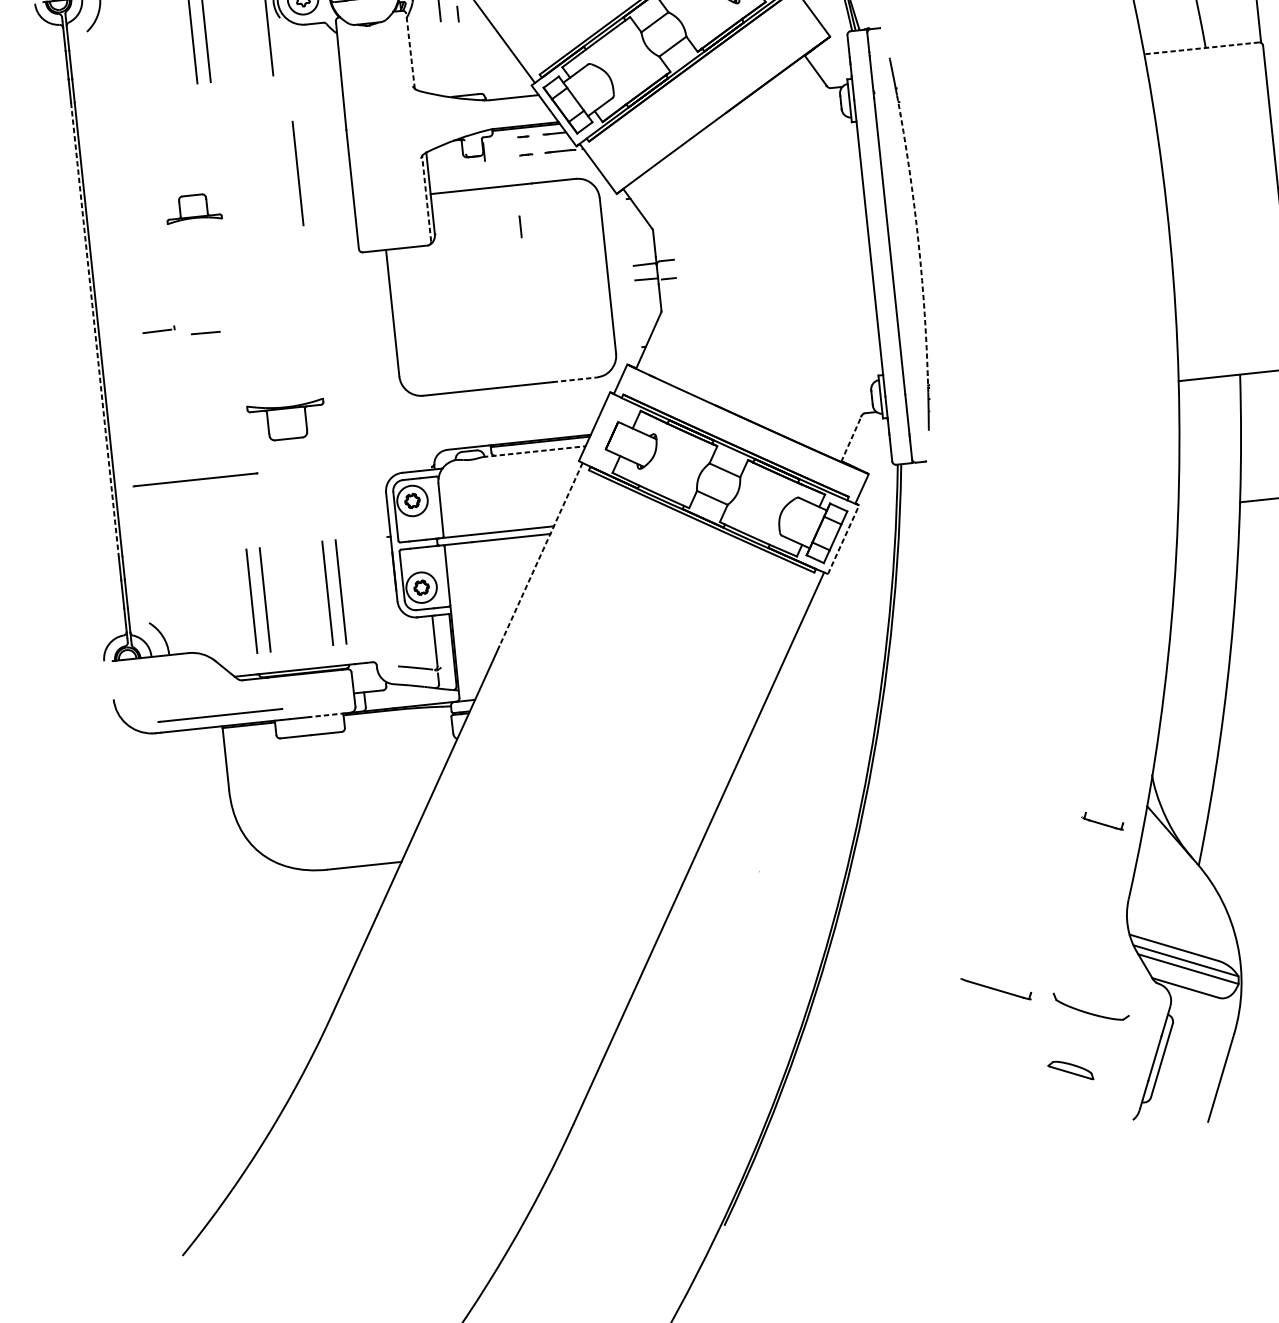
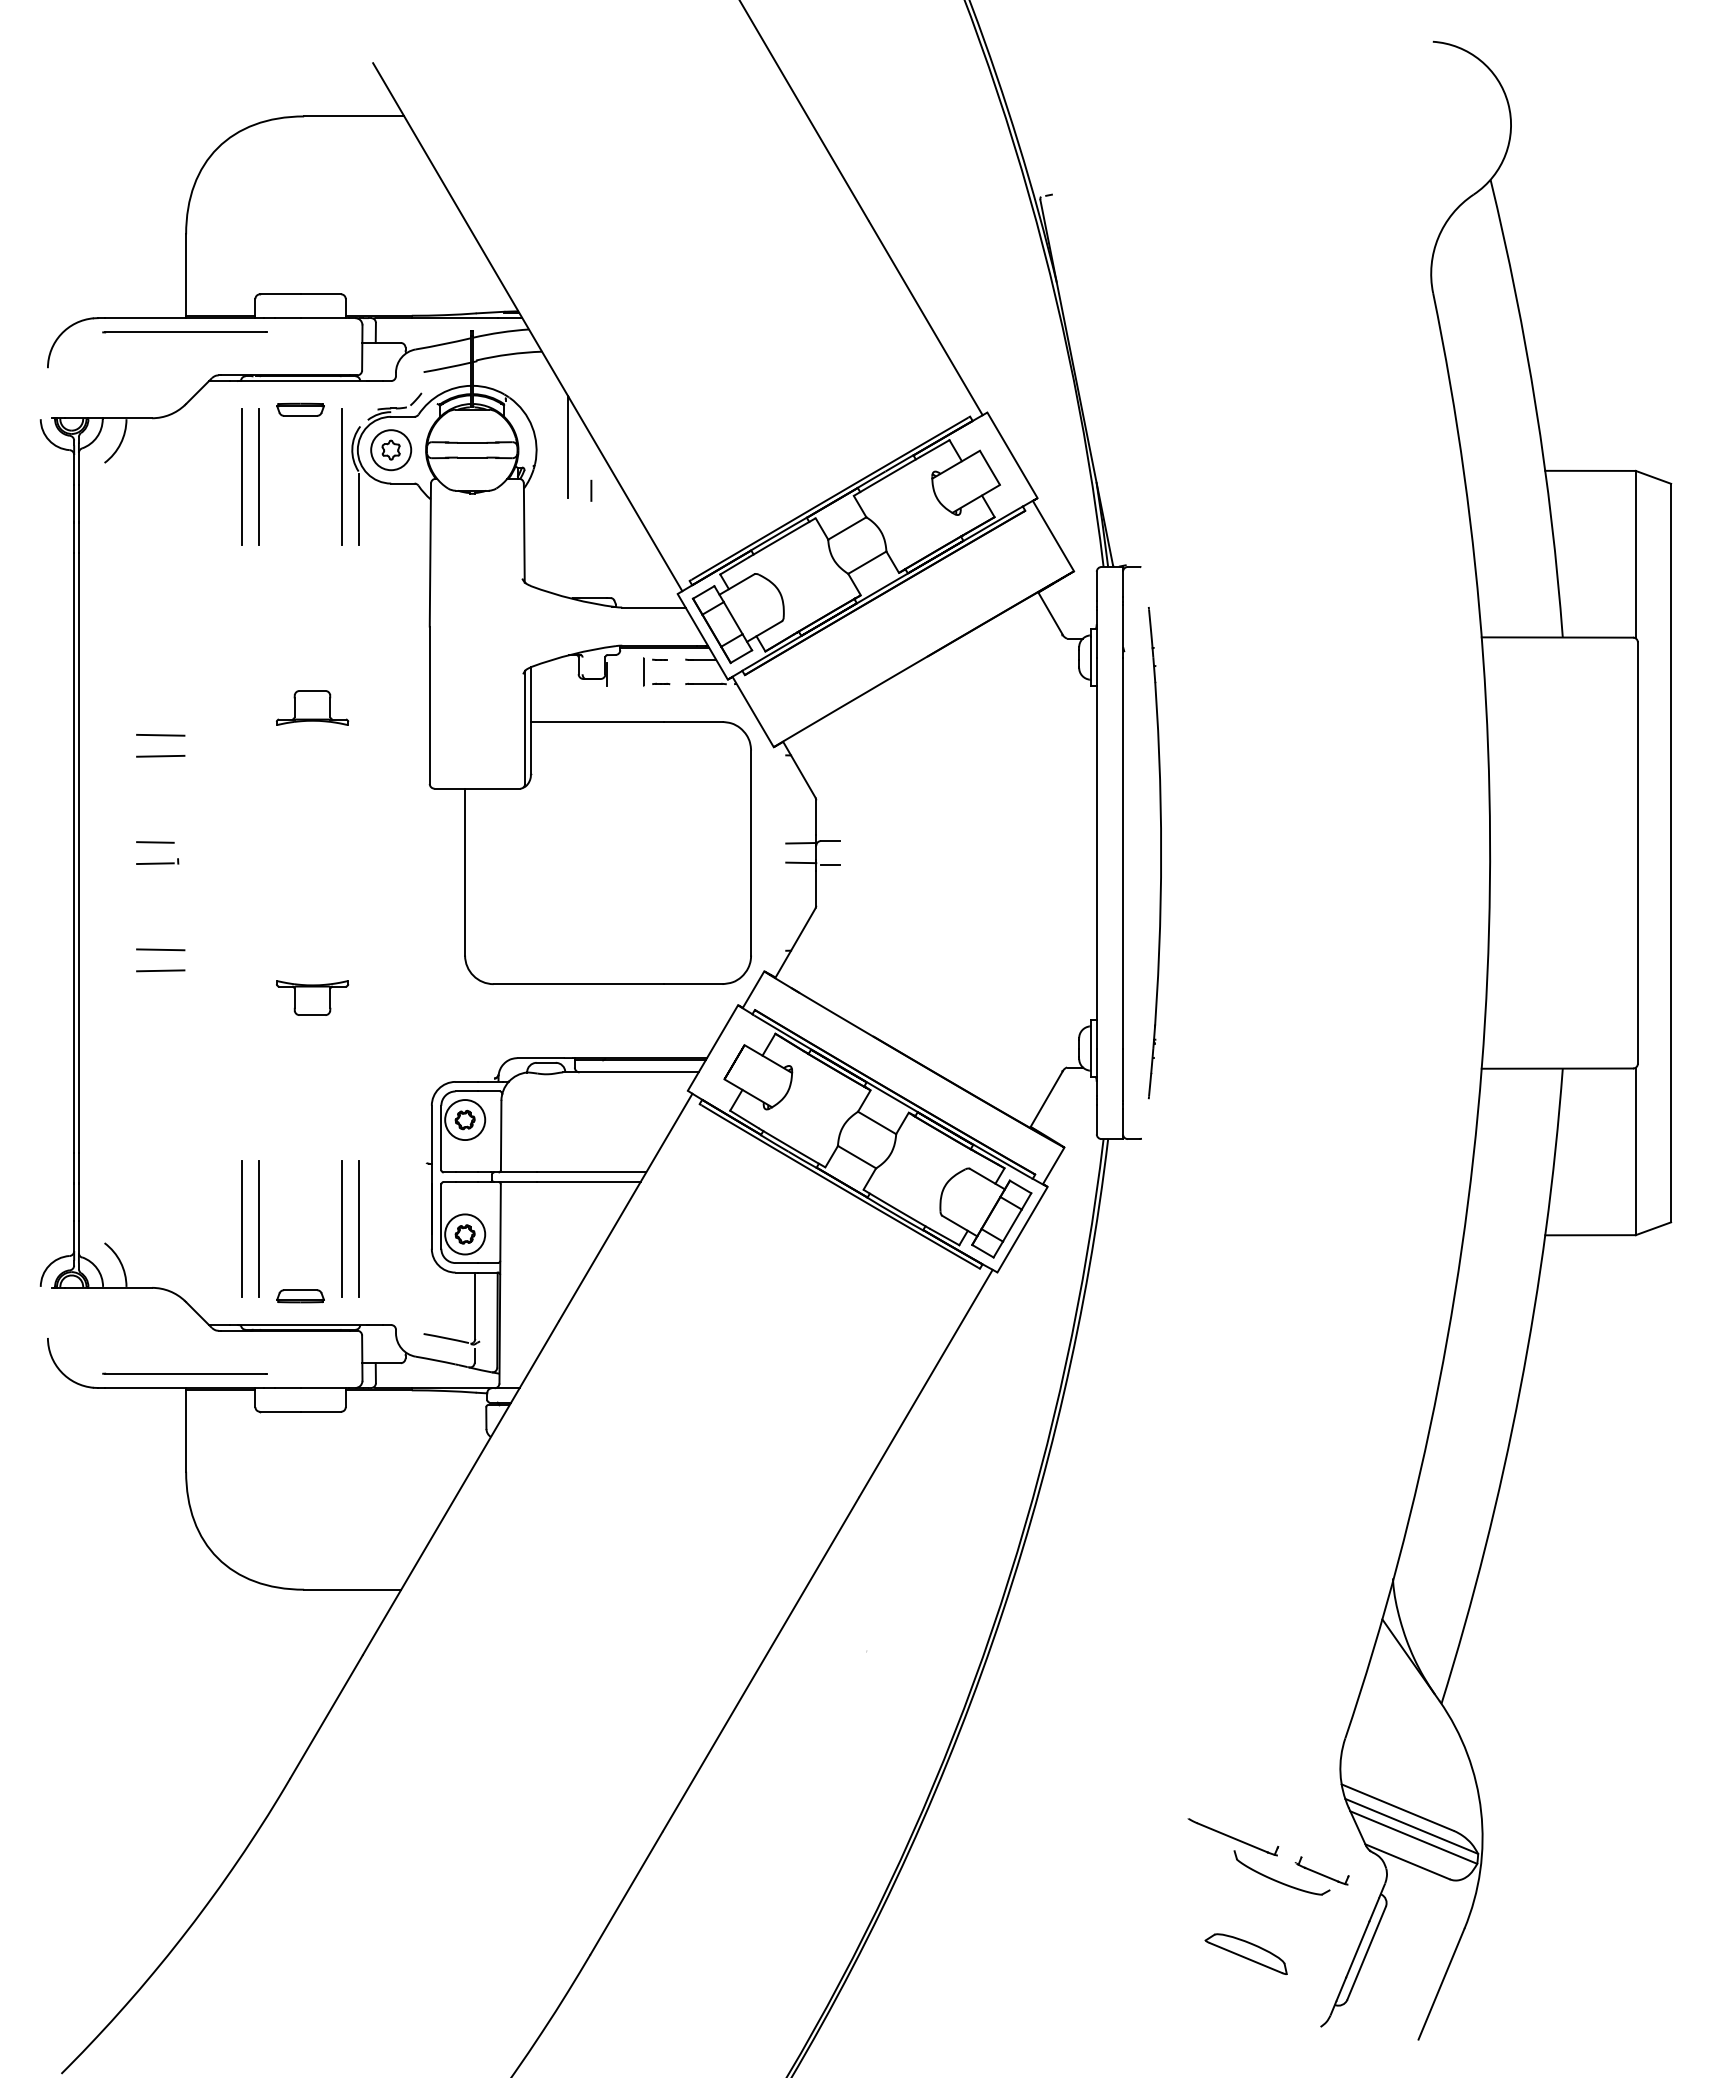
line: (283, 46) -> (359, 509), added
line: (1201, 48) -> (1557, 637), dashed -> solid
line: (410, 51) -> (524, 532), dashed -> solid
line: (297, 173) -> (360, 676), removed
line: (426, 198) -> (525, 727), dashed -> solid
part: (193, 207) -> (312, 707), moved
line: (520, 226) -> (643, 671), moved
line: (150, 233) -> (160, 734), added
arc: (918, 243) -> (1161, 853), dashed -> solid
line: (152, 249) -> (160, 755), added
line: (95, 330) -> (74, 853), dashed -> solid
line: (205, 333) -> (155, 842), moved
line: (575, 380) -> (694, 984), dashed -> solid
line: (168, 396) -> (160, 949), added
line: (169, 411) -> (160, 970), added
part: (287, 420) -> (312, 997), size x0.71
line: (851, 439) -> (1046, 1099), dashed -> solid
line: (534, 451) -> (630, 1072), dashed -> solid
line: (195, 479) -> (184, 1062), removed
line: (843, 539) -> (1022, 1229), dashed -> solid
line: (540, 554) -> (625, 1207), dashed -> solid
part: (301, 647) -> (300, 1296), added
line: (327, 714) -> (324, 1387), dashed -> solid
part: (1102, 821) -> (1321, 1870), moved
part: (996, 989) -> (1233, 1837), moved
part: (1070, 1070) -> (1245, 1953), size x1.43

